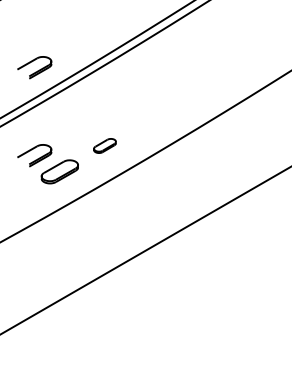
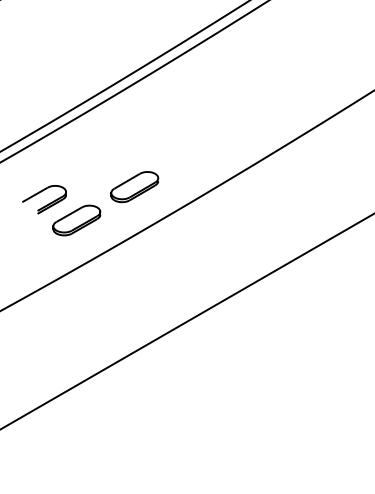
part: (34, 67) -> (44, 86), removed
part: (104, 146) -> (134, 187), size x1.67

